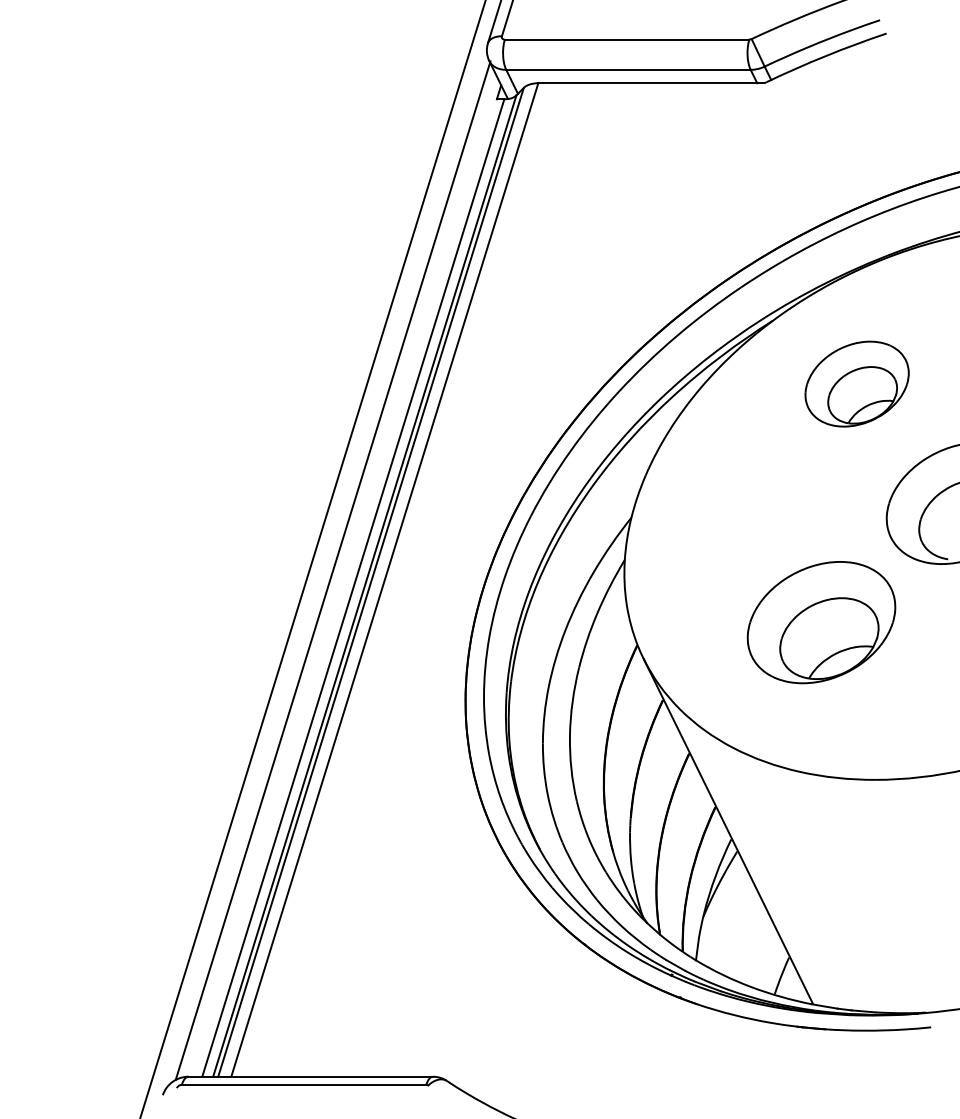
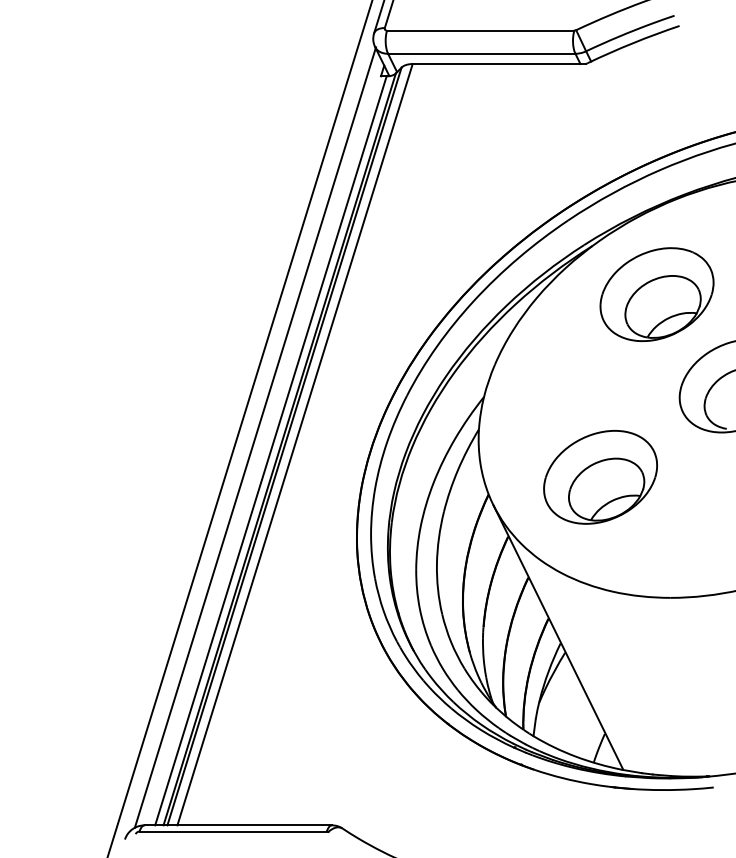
part: (856, 383) -> (656, 294), size x1.43
part: (821, 622) -> (600, 477), moved

